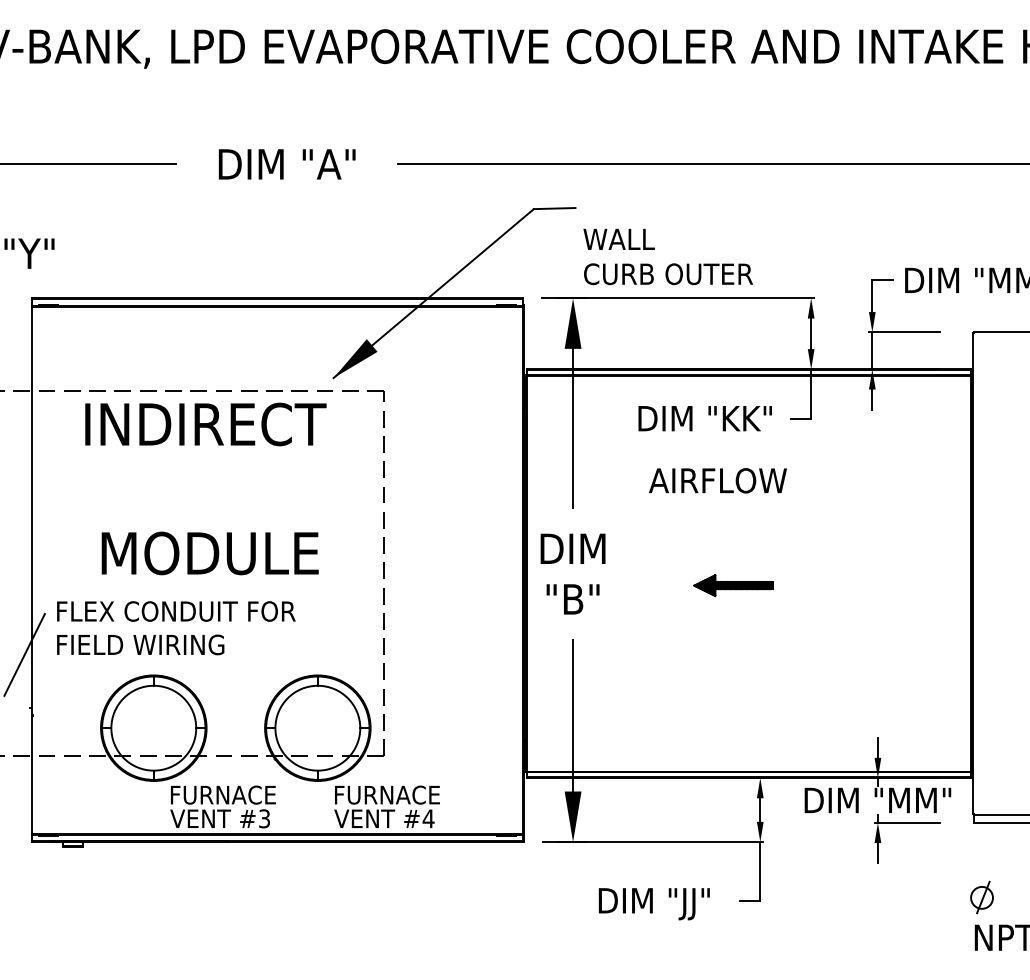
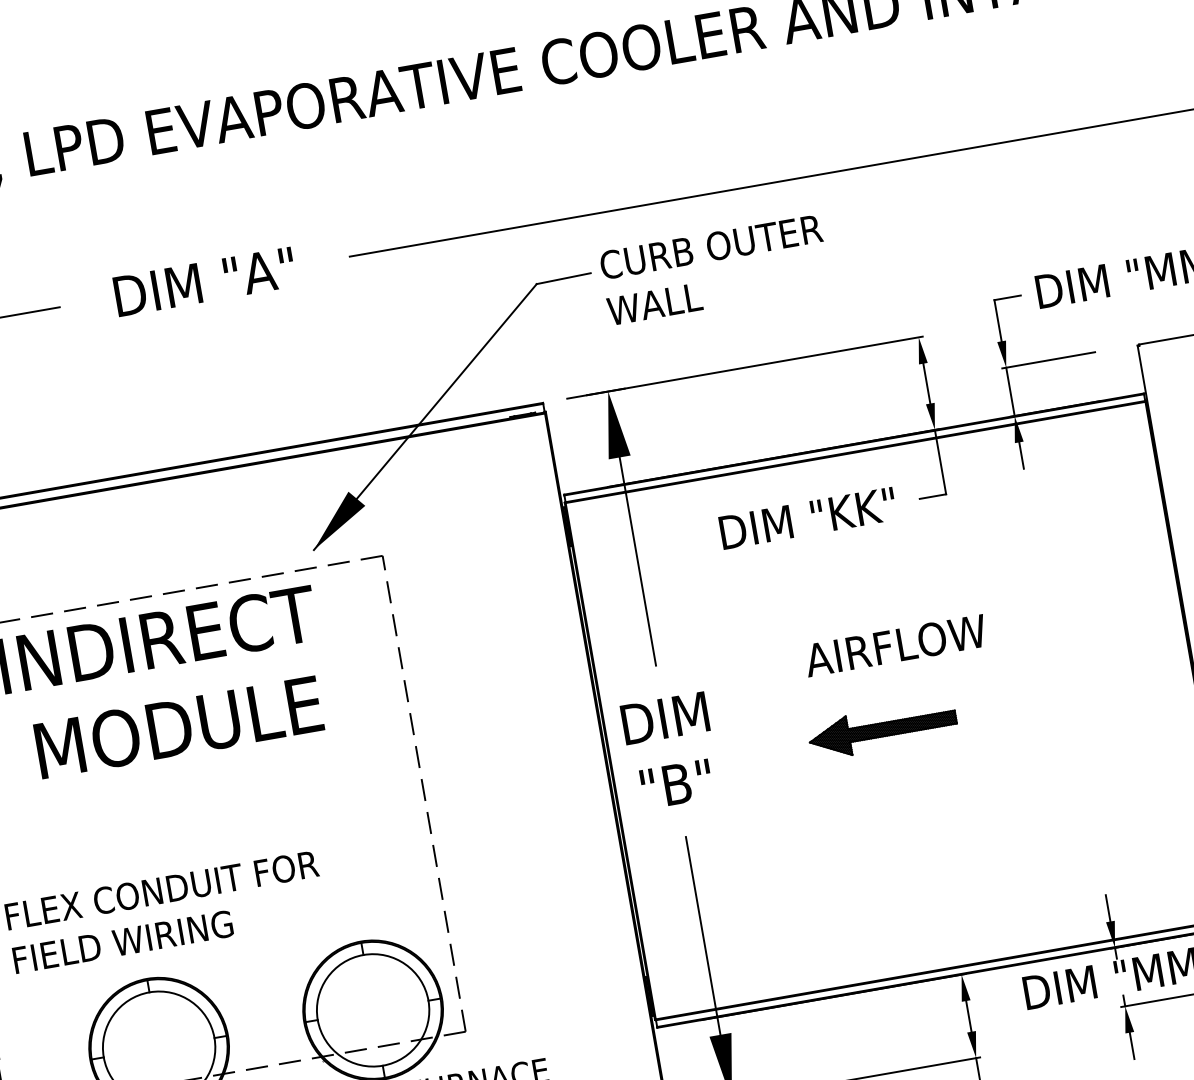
text: (668, 274) -> (711, 247), moved
text: (717, 480) -> (895, 645), moved
text: (209, 553) -> (178, 727), moved
part: (733, 585) -> (882, 729), size x1.43

